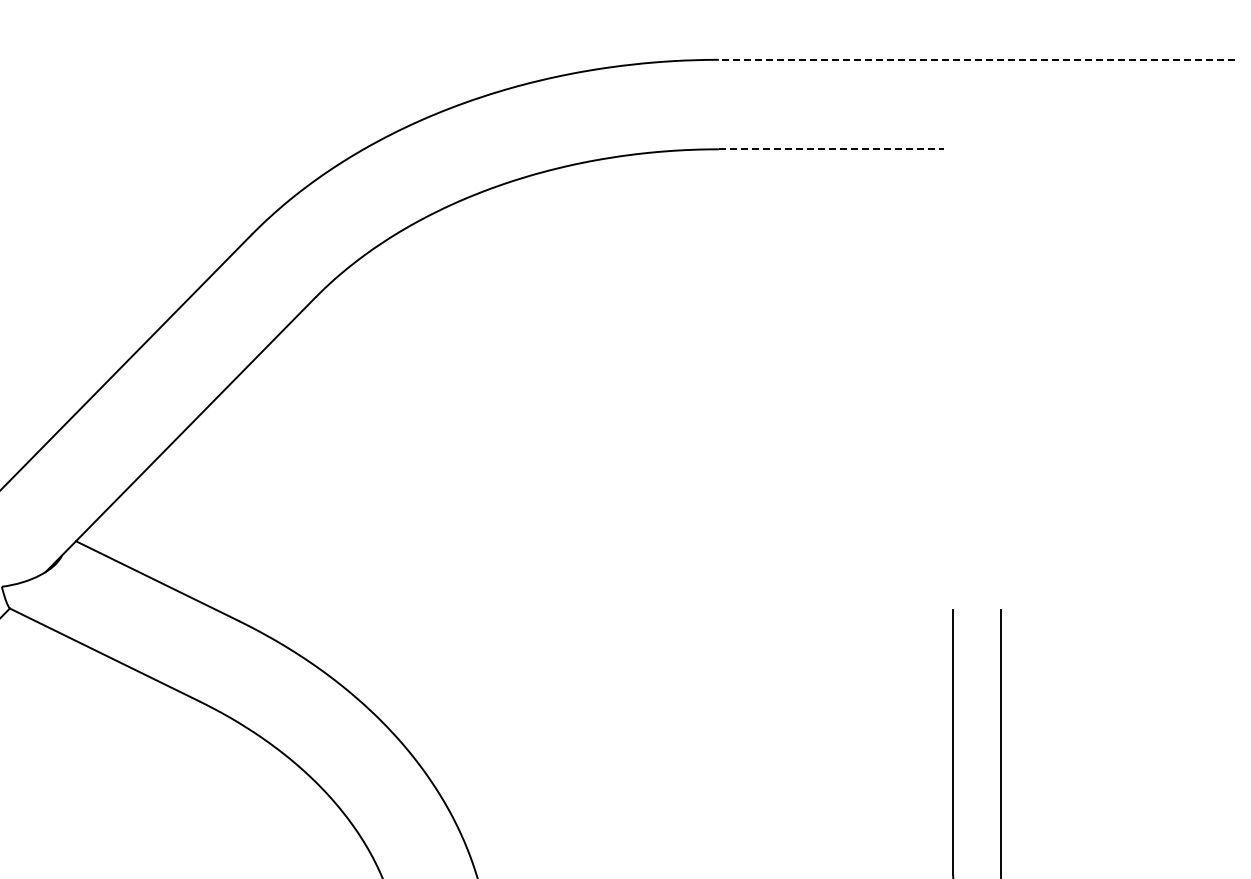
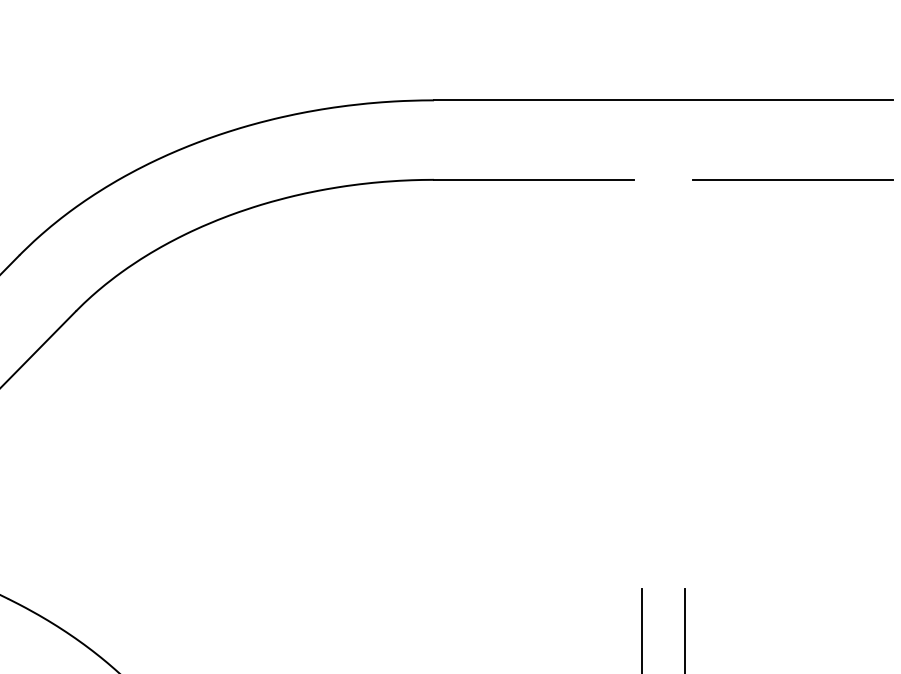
line: (976, 59) -> (662, 100), dashed -> solid
line: (831, 149) -> (534, 179), dashed -> solid
line: (1122, 149) -> (792, 179), added

